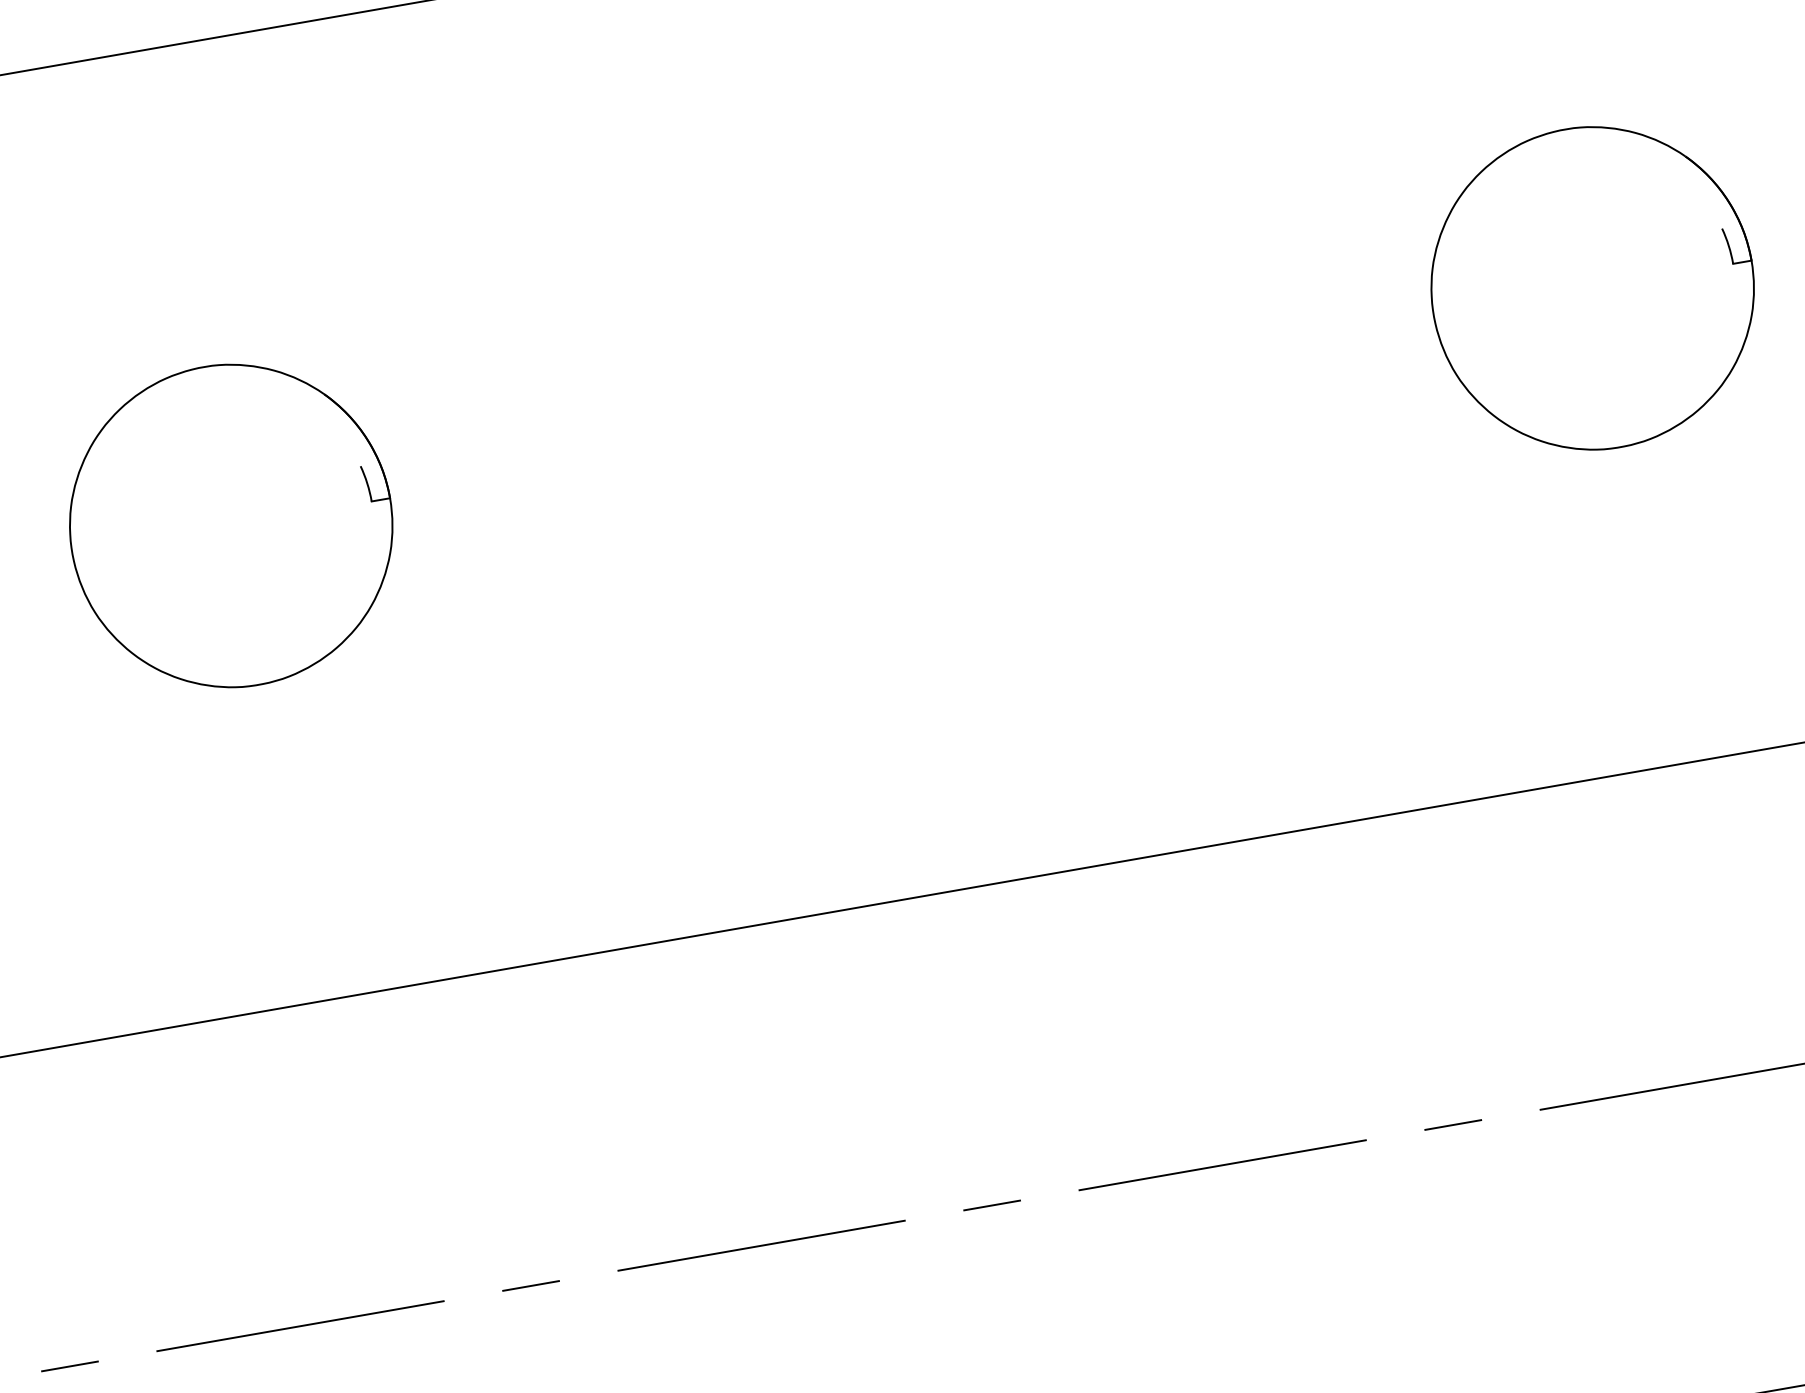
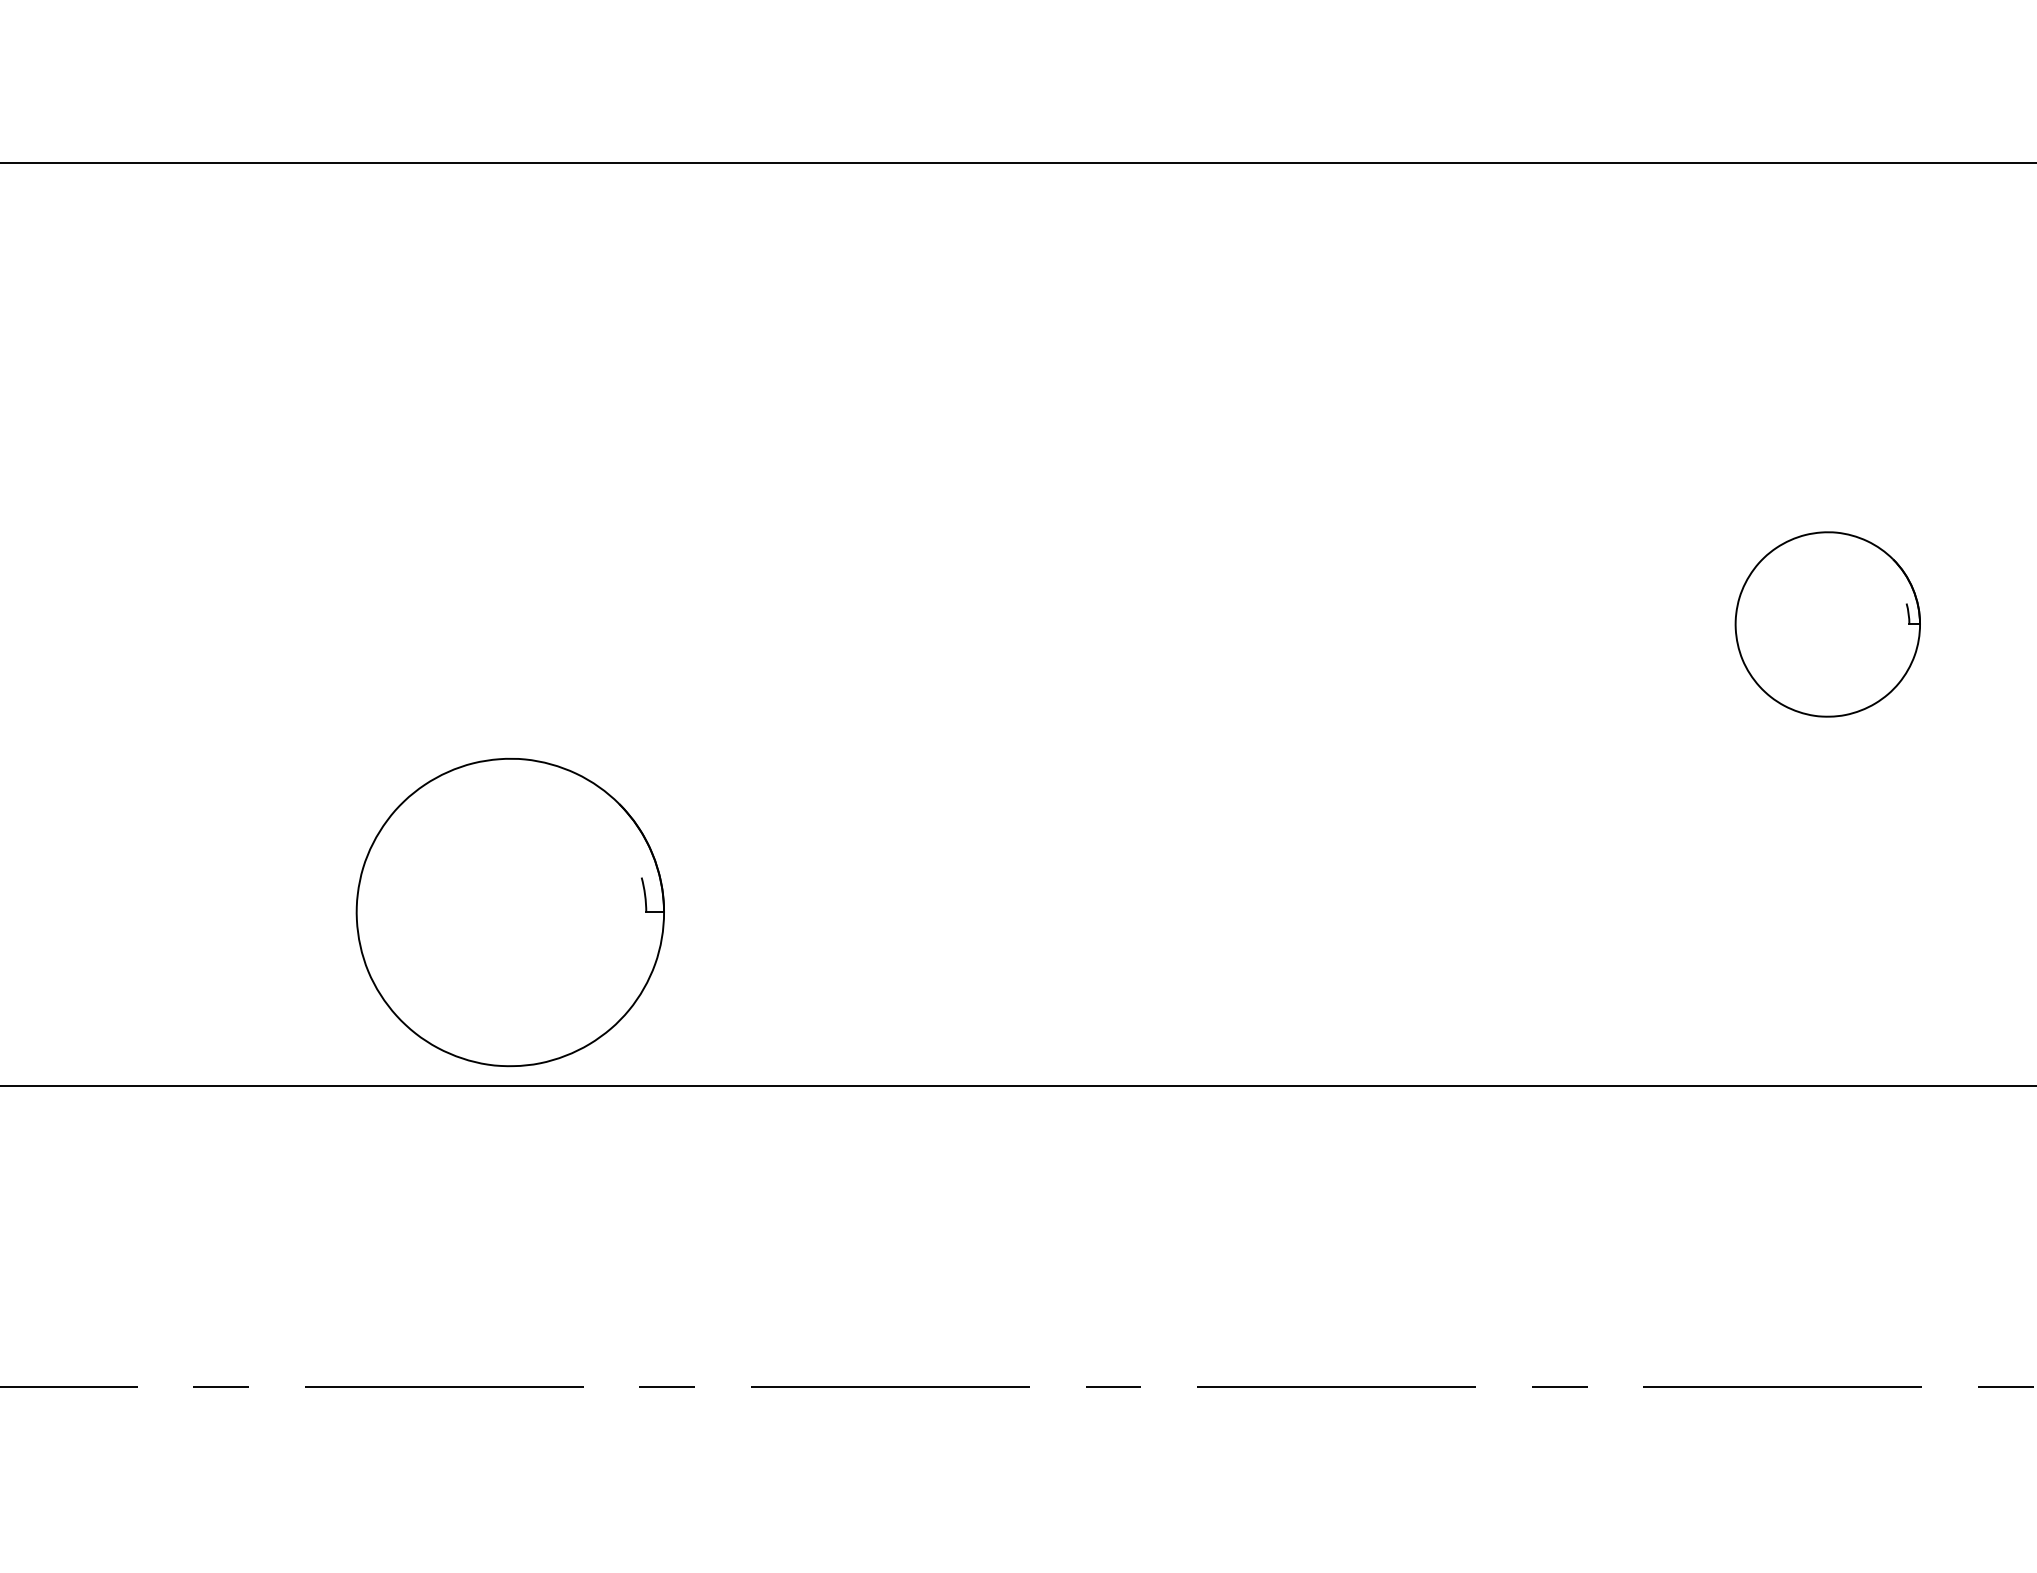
part: (1592, 288) -> (1827, 624), size x0.6
part: (230, 526) -> (509, 912), moved

